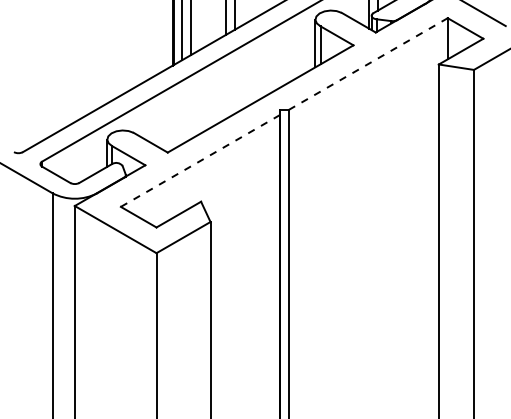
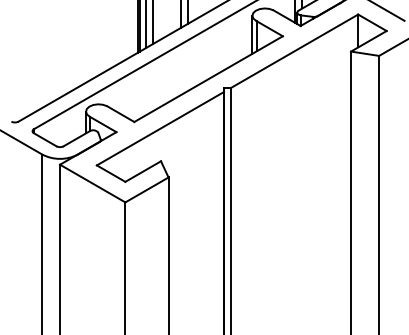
line: (368, 64) -> (294, 51), dashed -> solid
line: (200, 161) -> (160, 129), dashed -> solid

